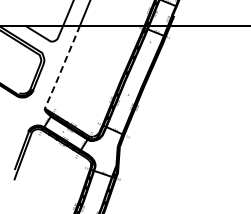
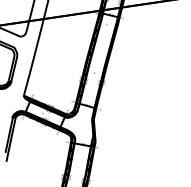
line: (62, 67) -> (33, 57), dashed -> solid

